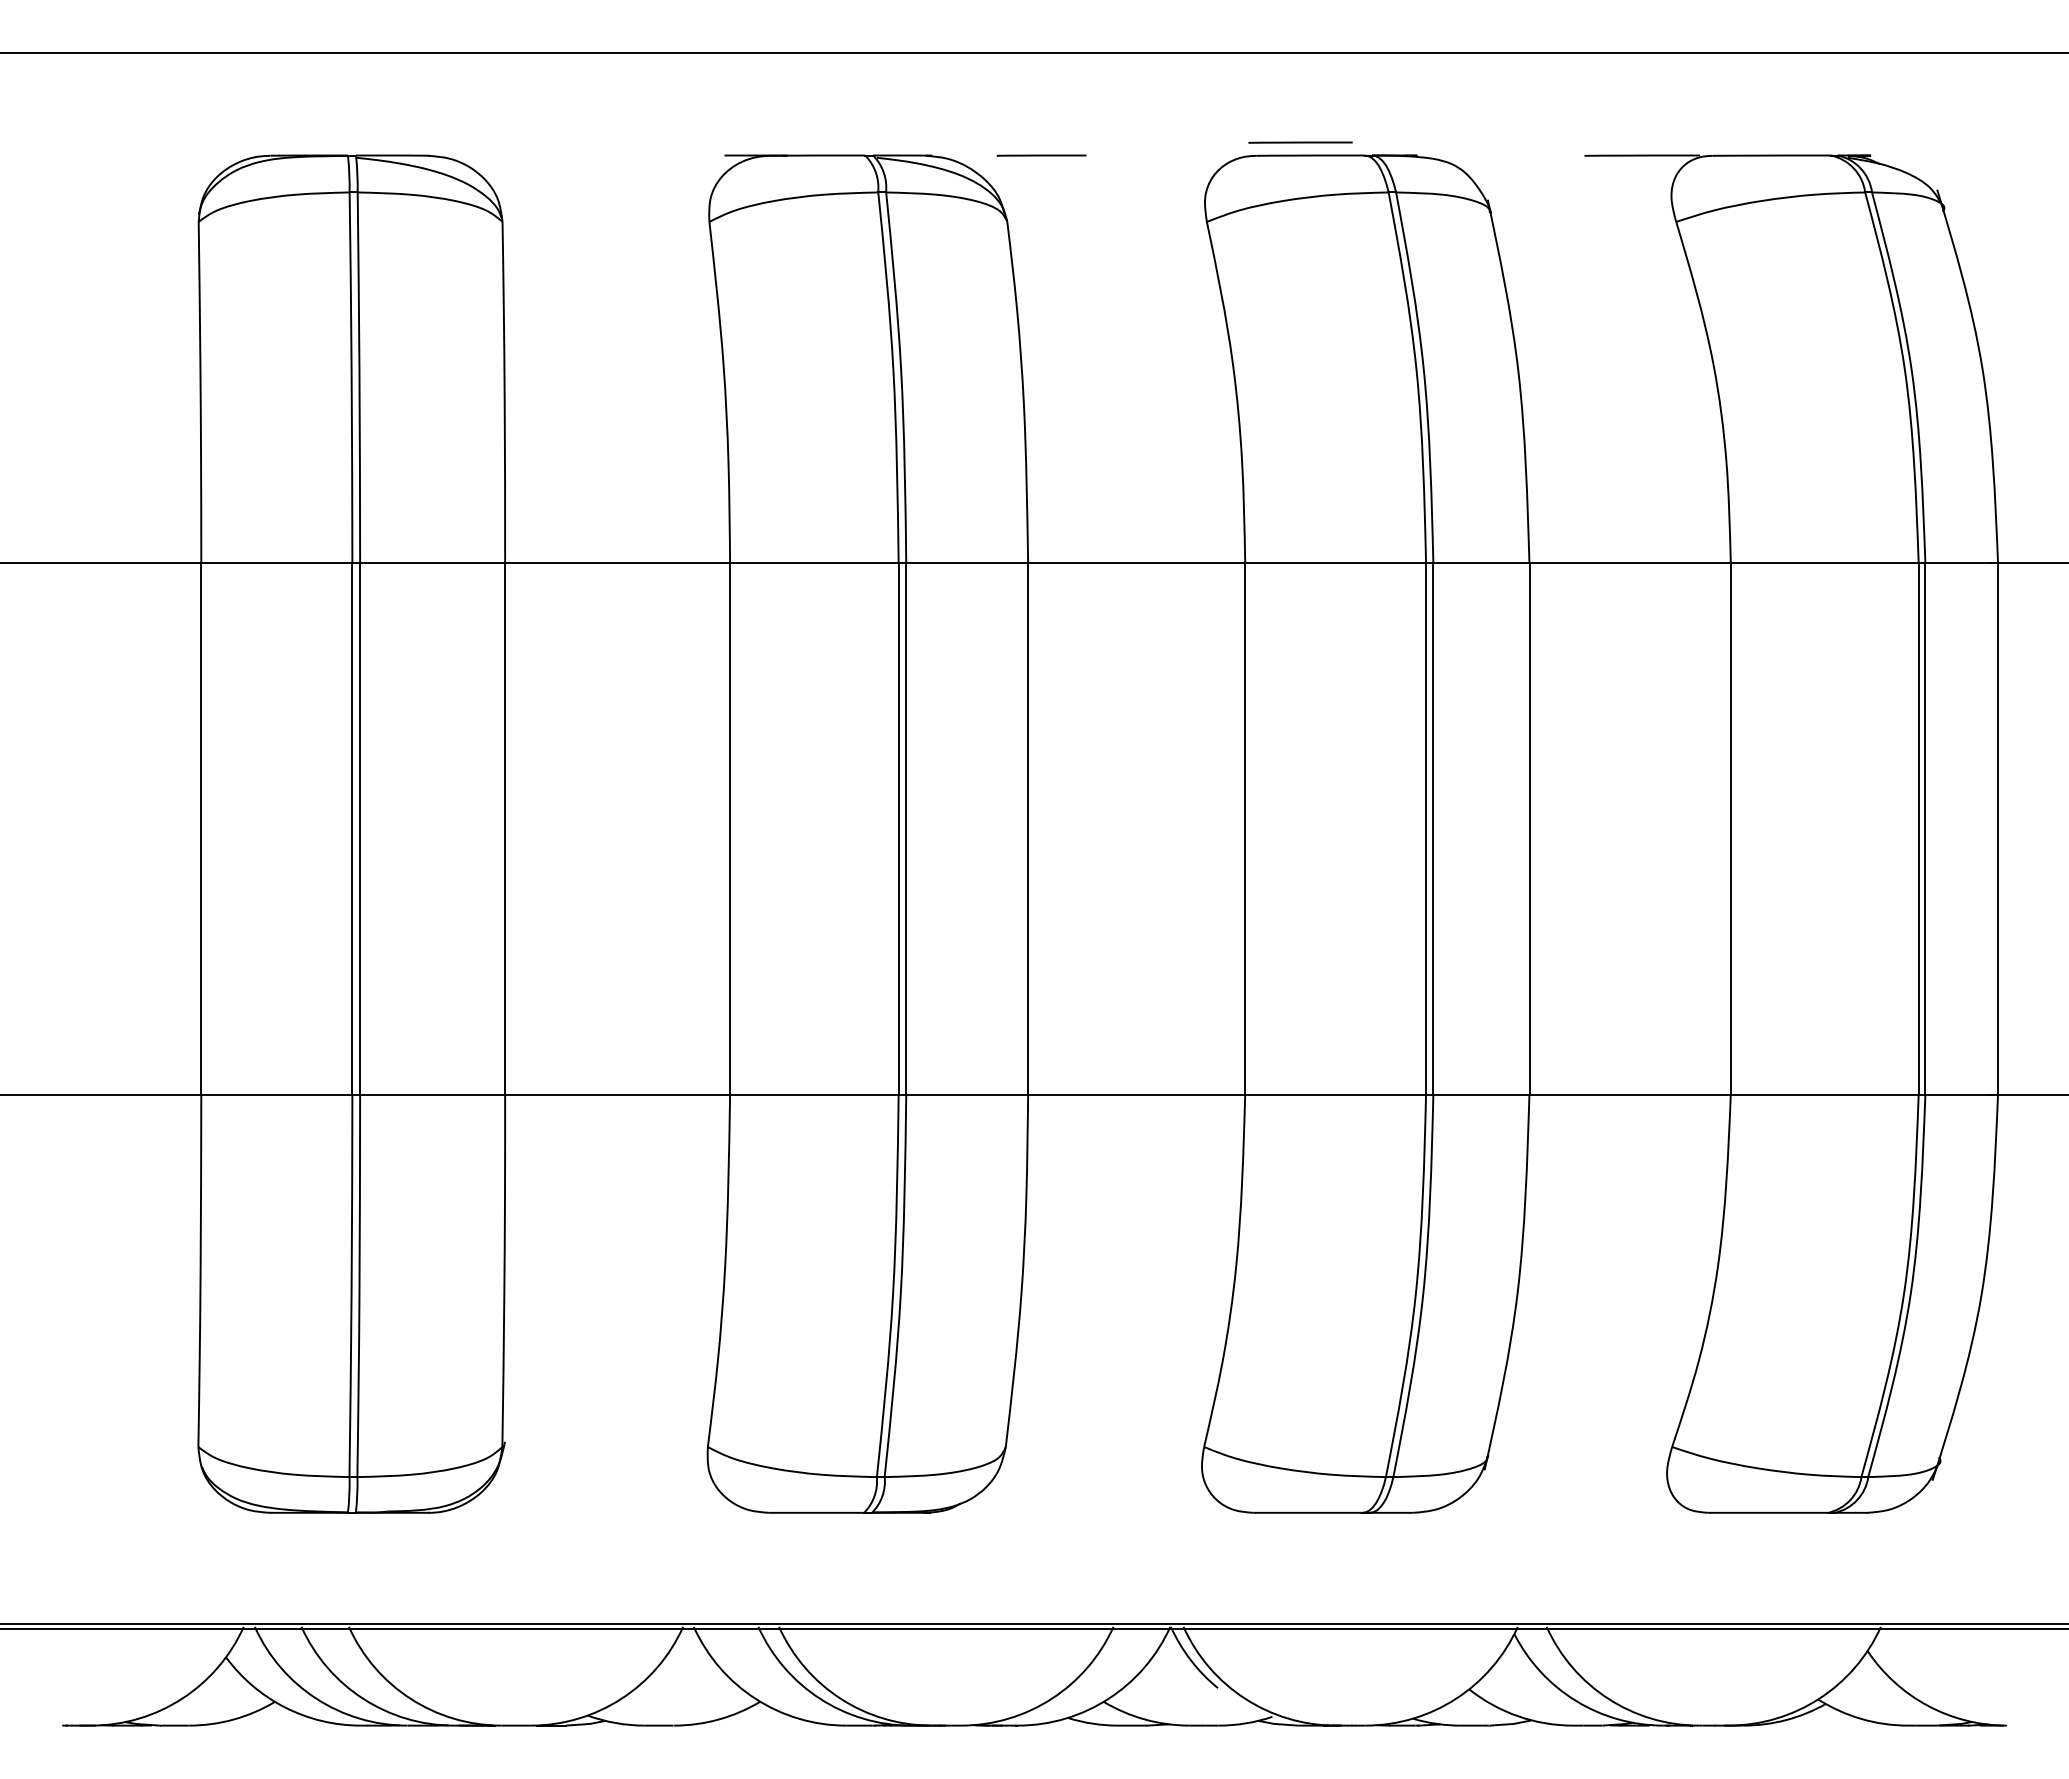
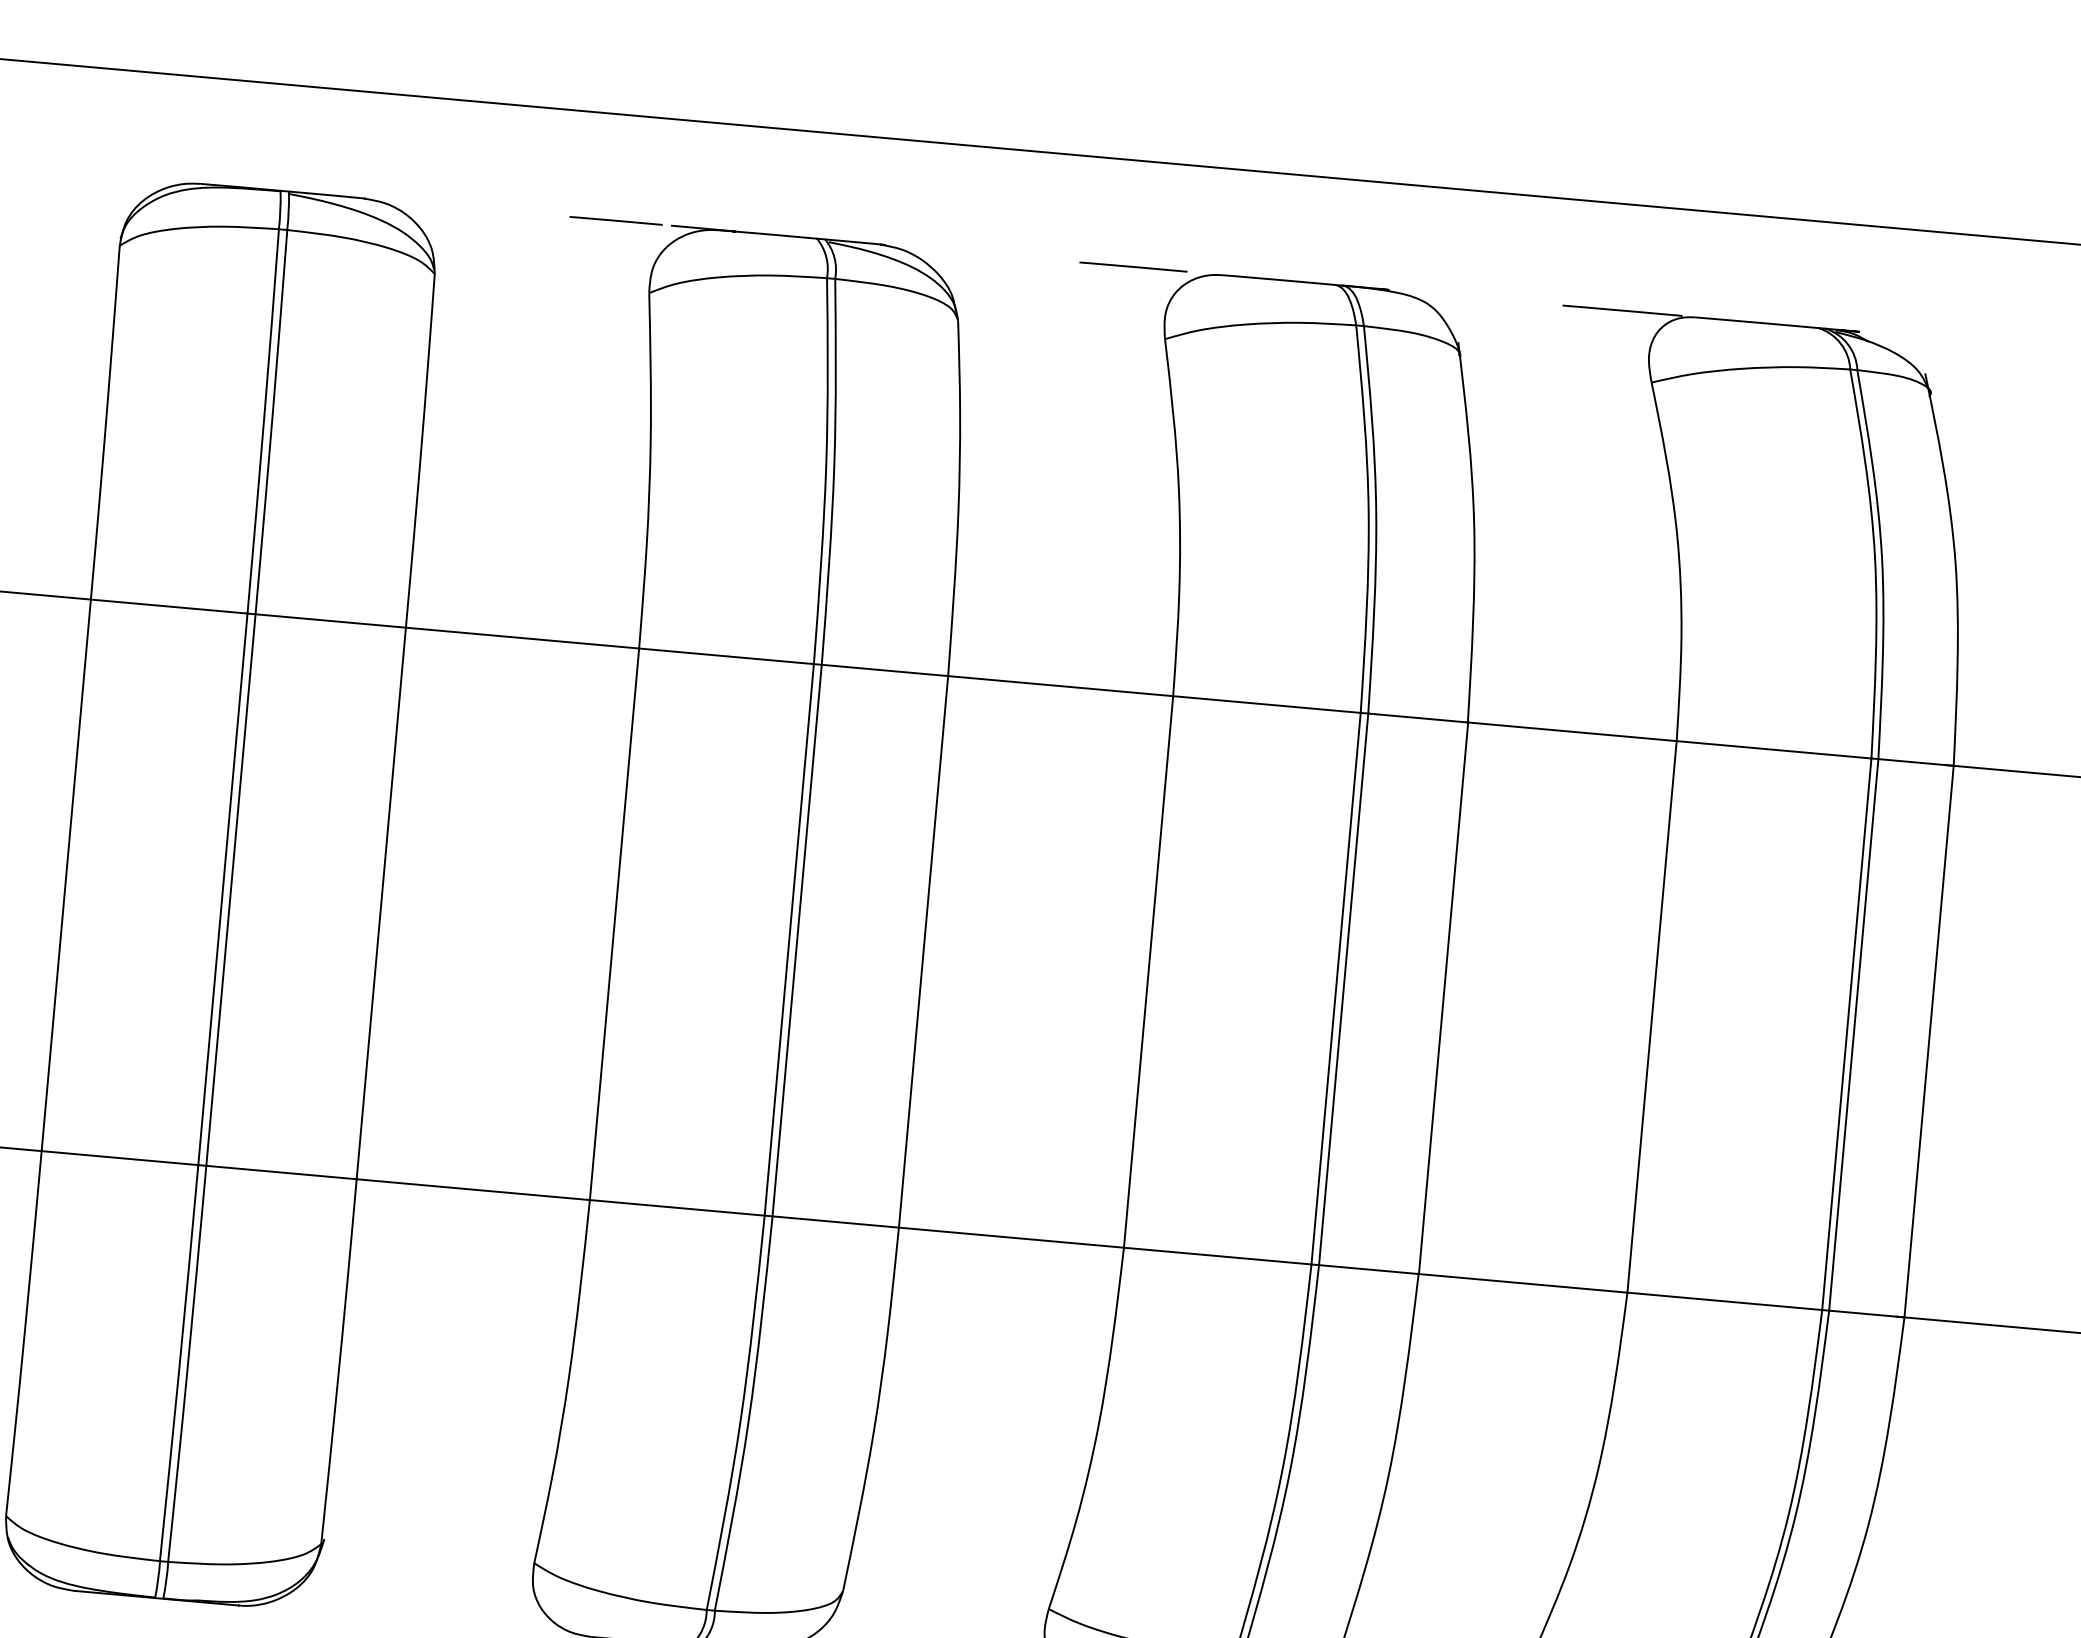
line: (1300, 142) -> (1133, 266), moved
line: (1041, 155) -> (616, 220), moved

